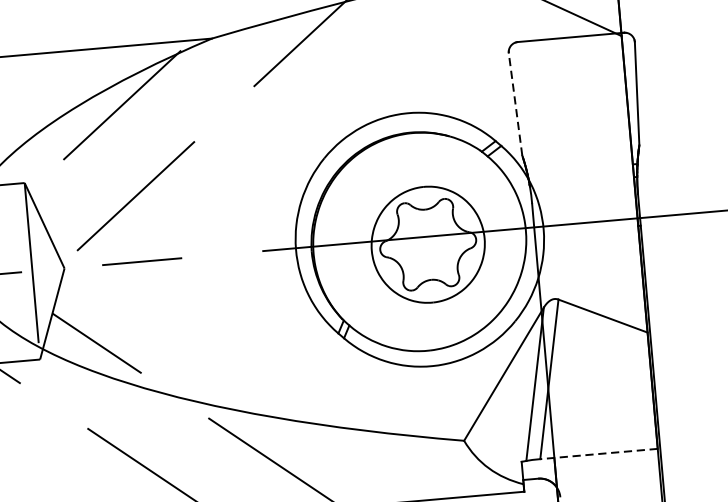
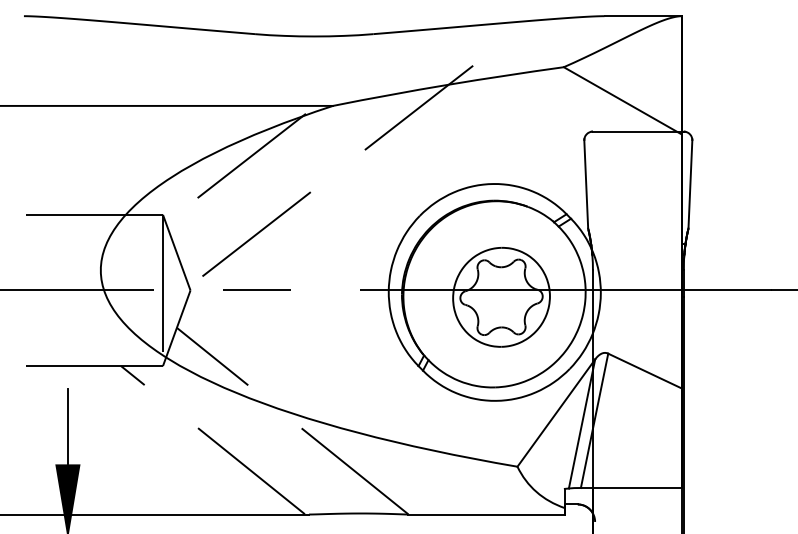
line: (515, 104) -> (586, 184), dashed -> solid
line: (598, 453) -> (630, 487), dashed -> solid

